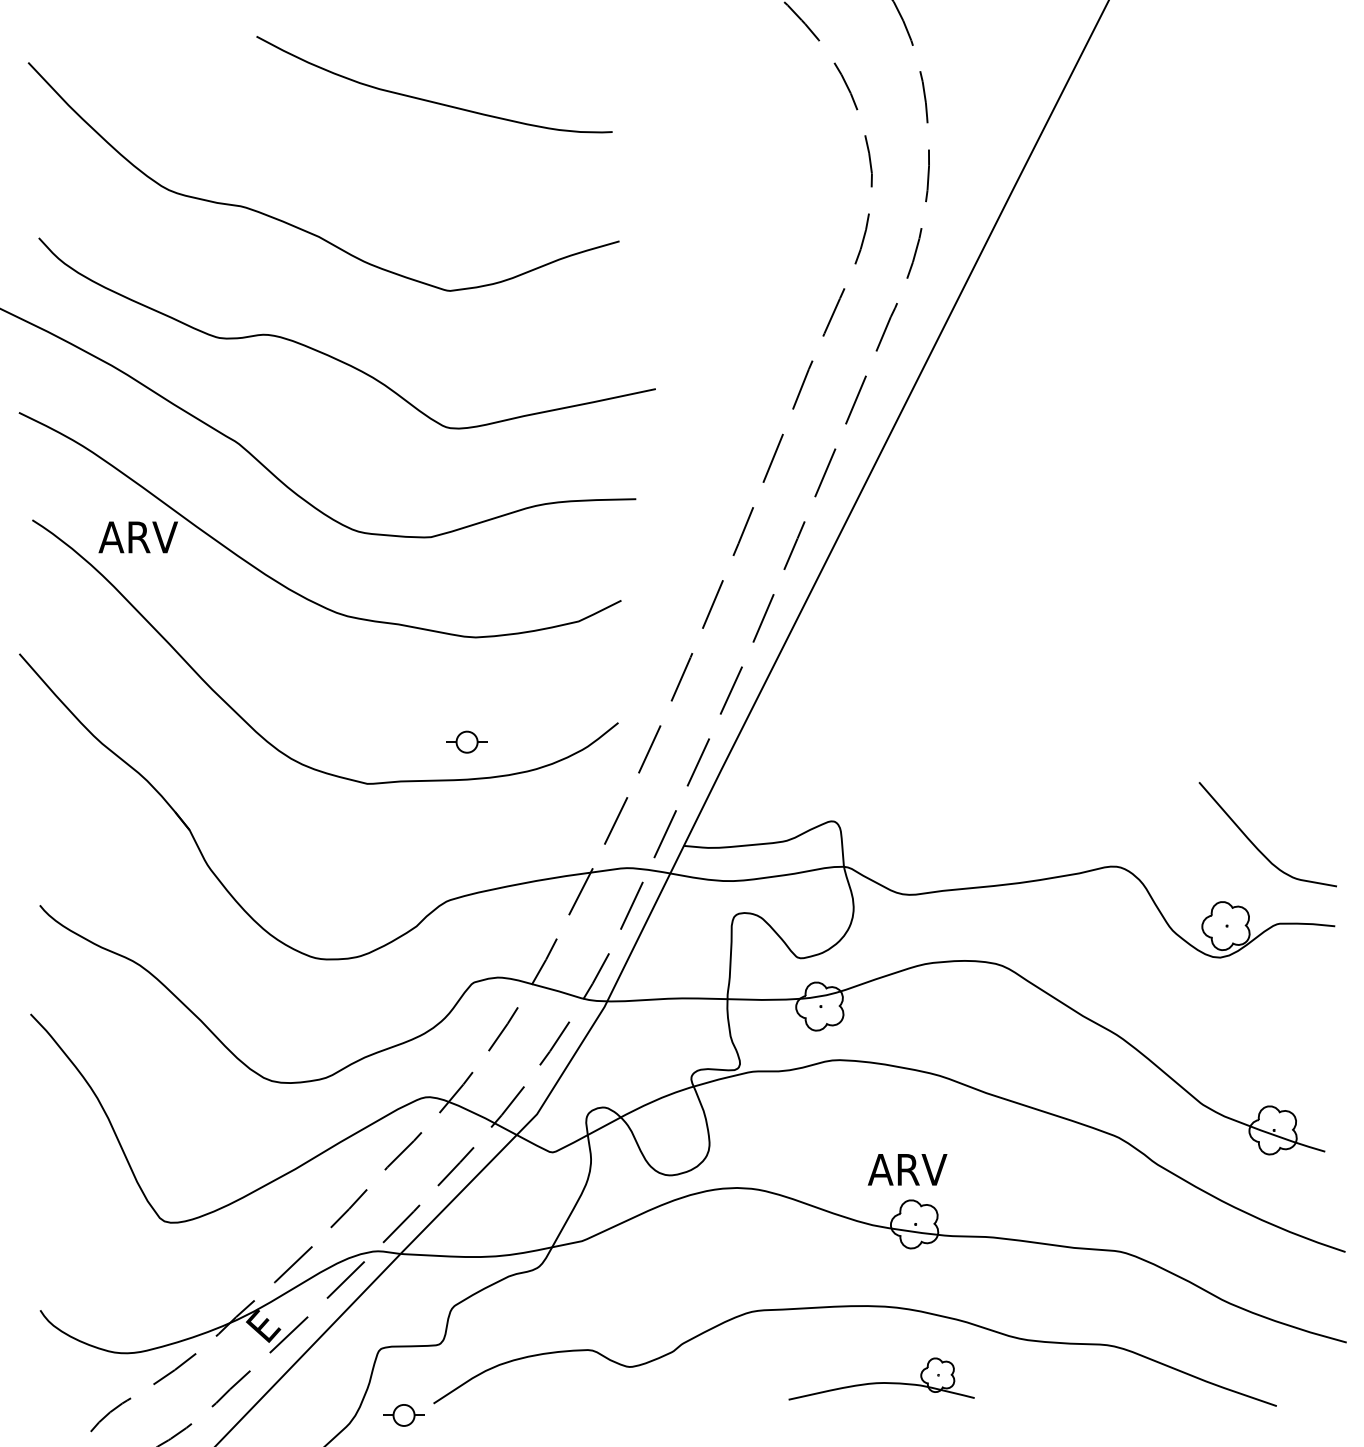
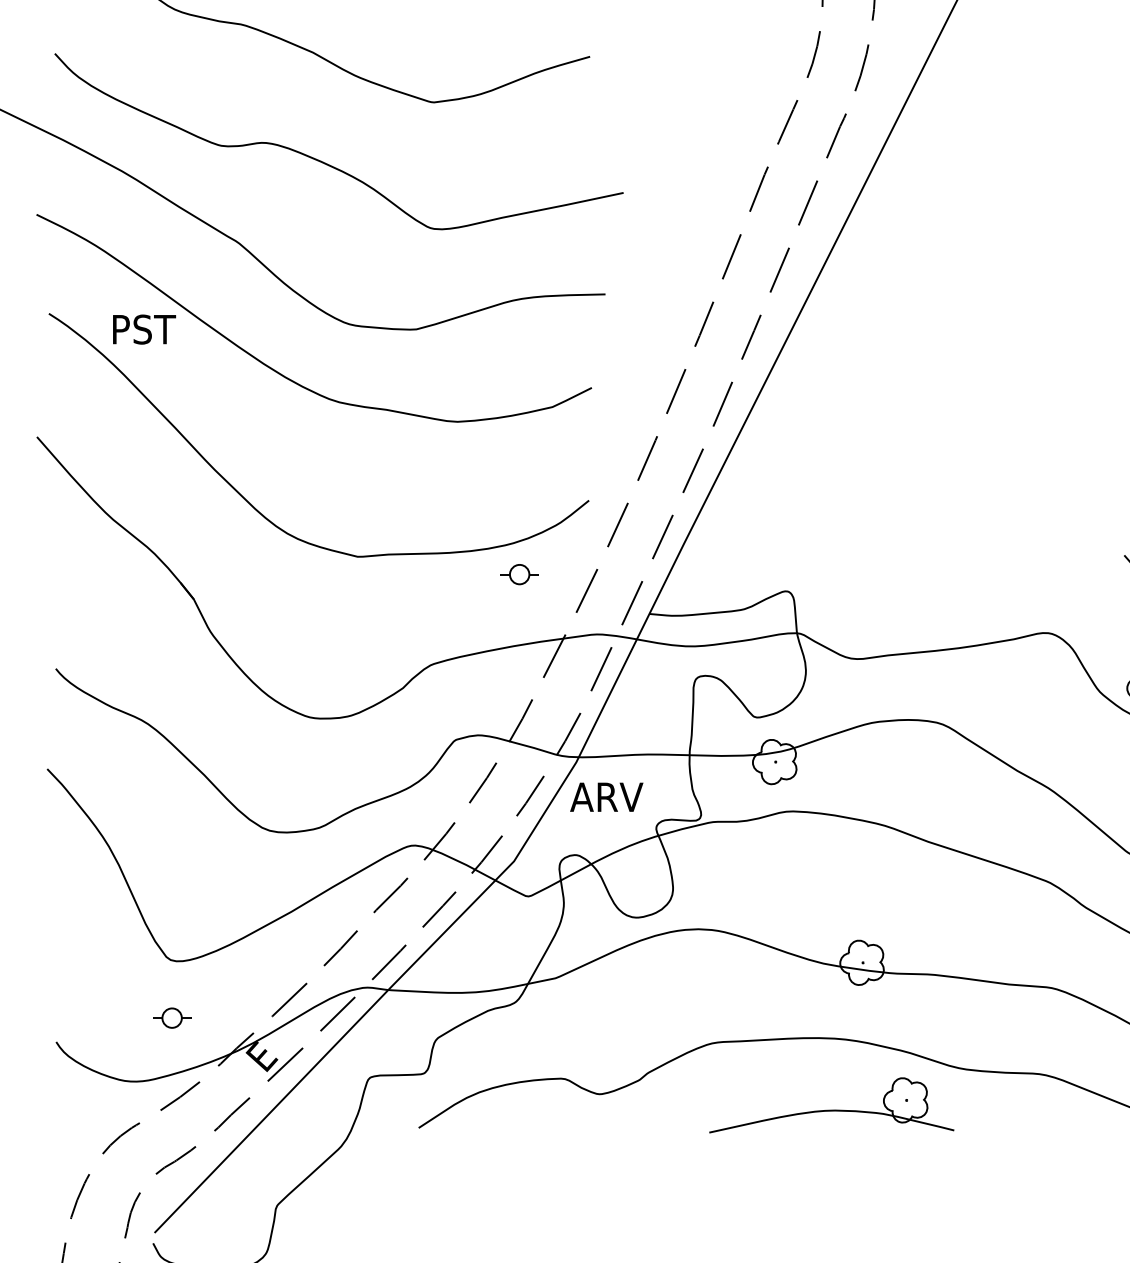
text: (137, 537) -> (145, 329), ARV -> PST
part: (466, 741) -> (519, 573), moved
text: (907, 1169) -> (606, 797), moved
part: (881, 1378) -> (831, 1104), size x1.43
part: (403, 1415) -> (171, 1018), moved

